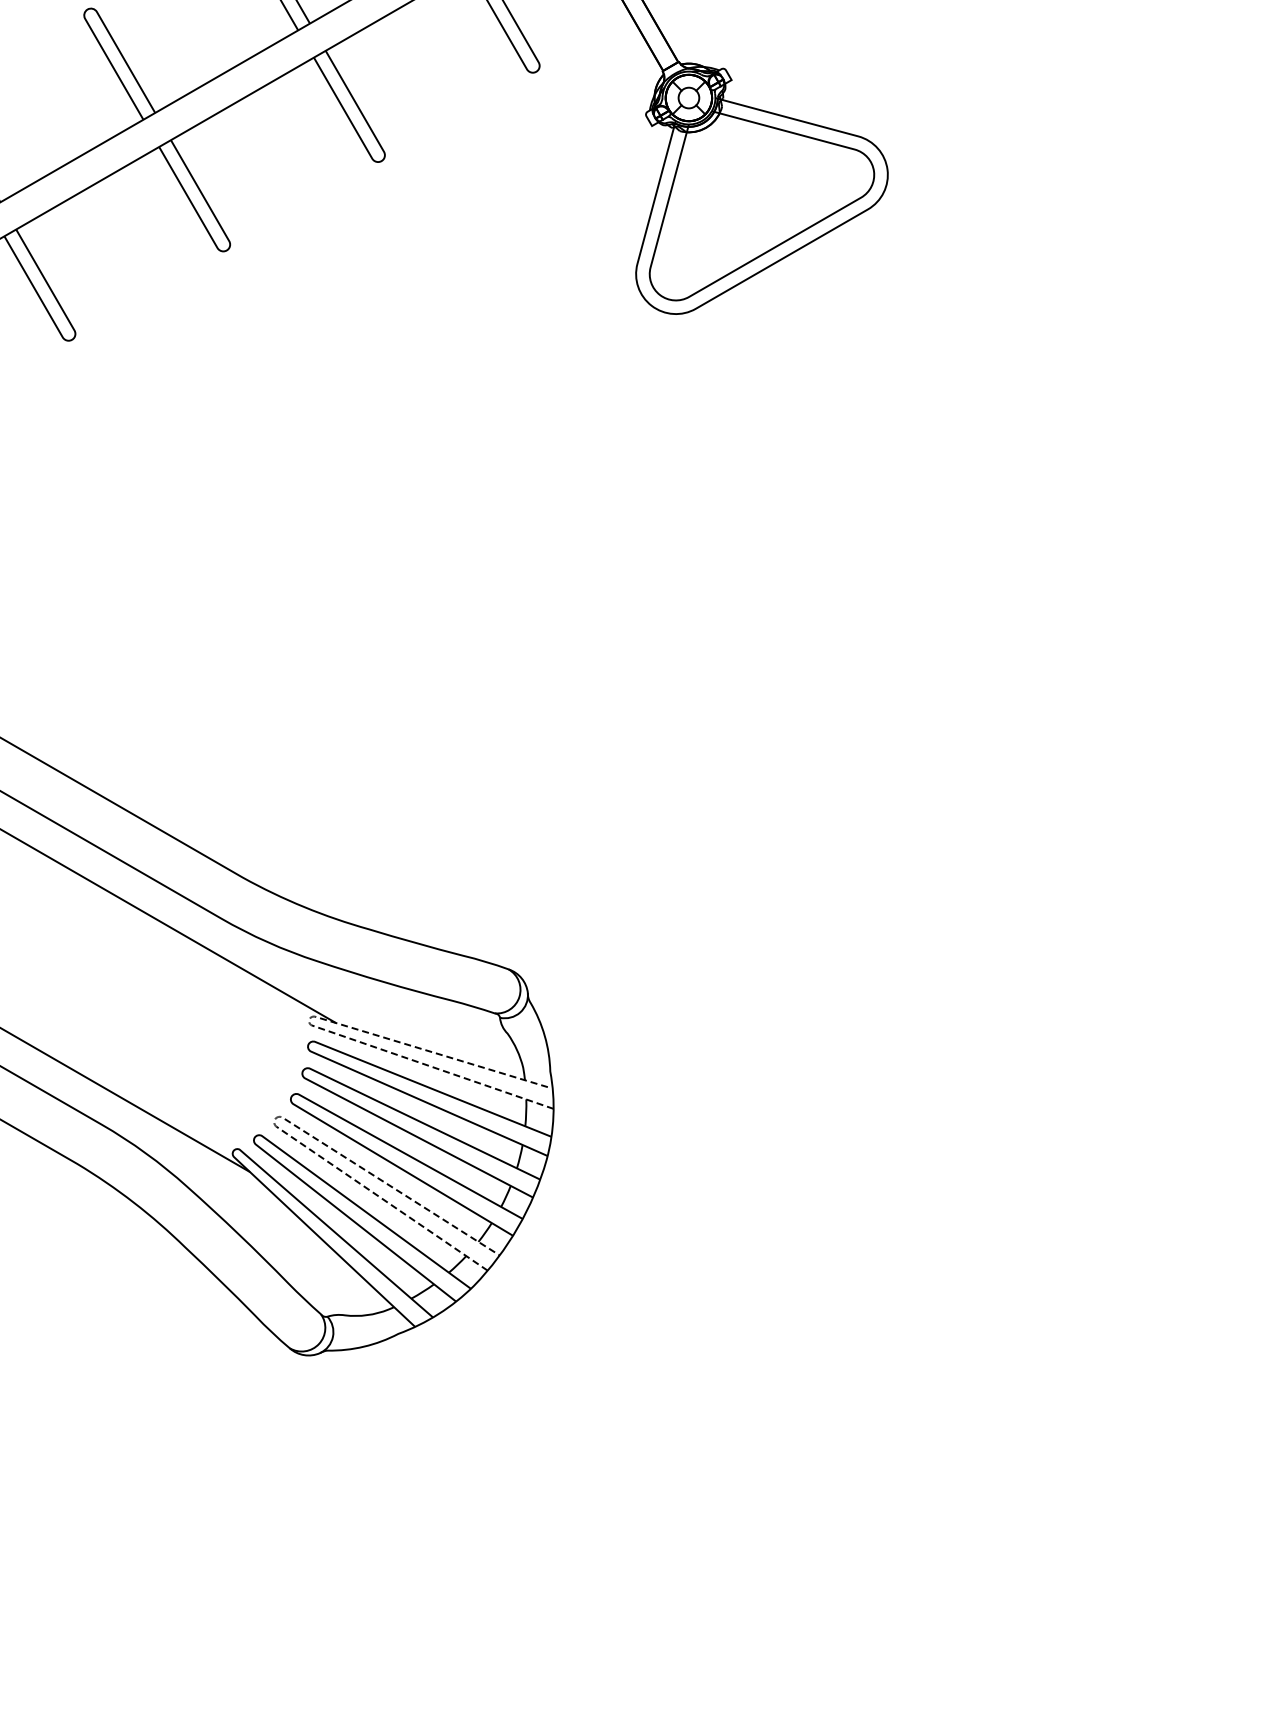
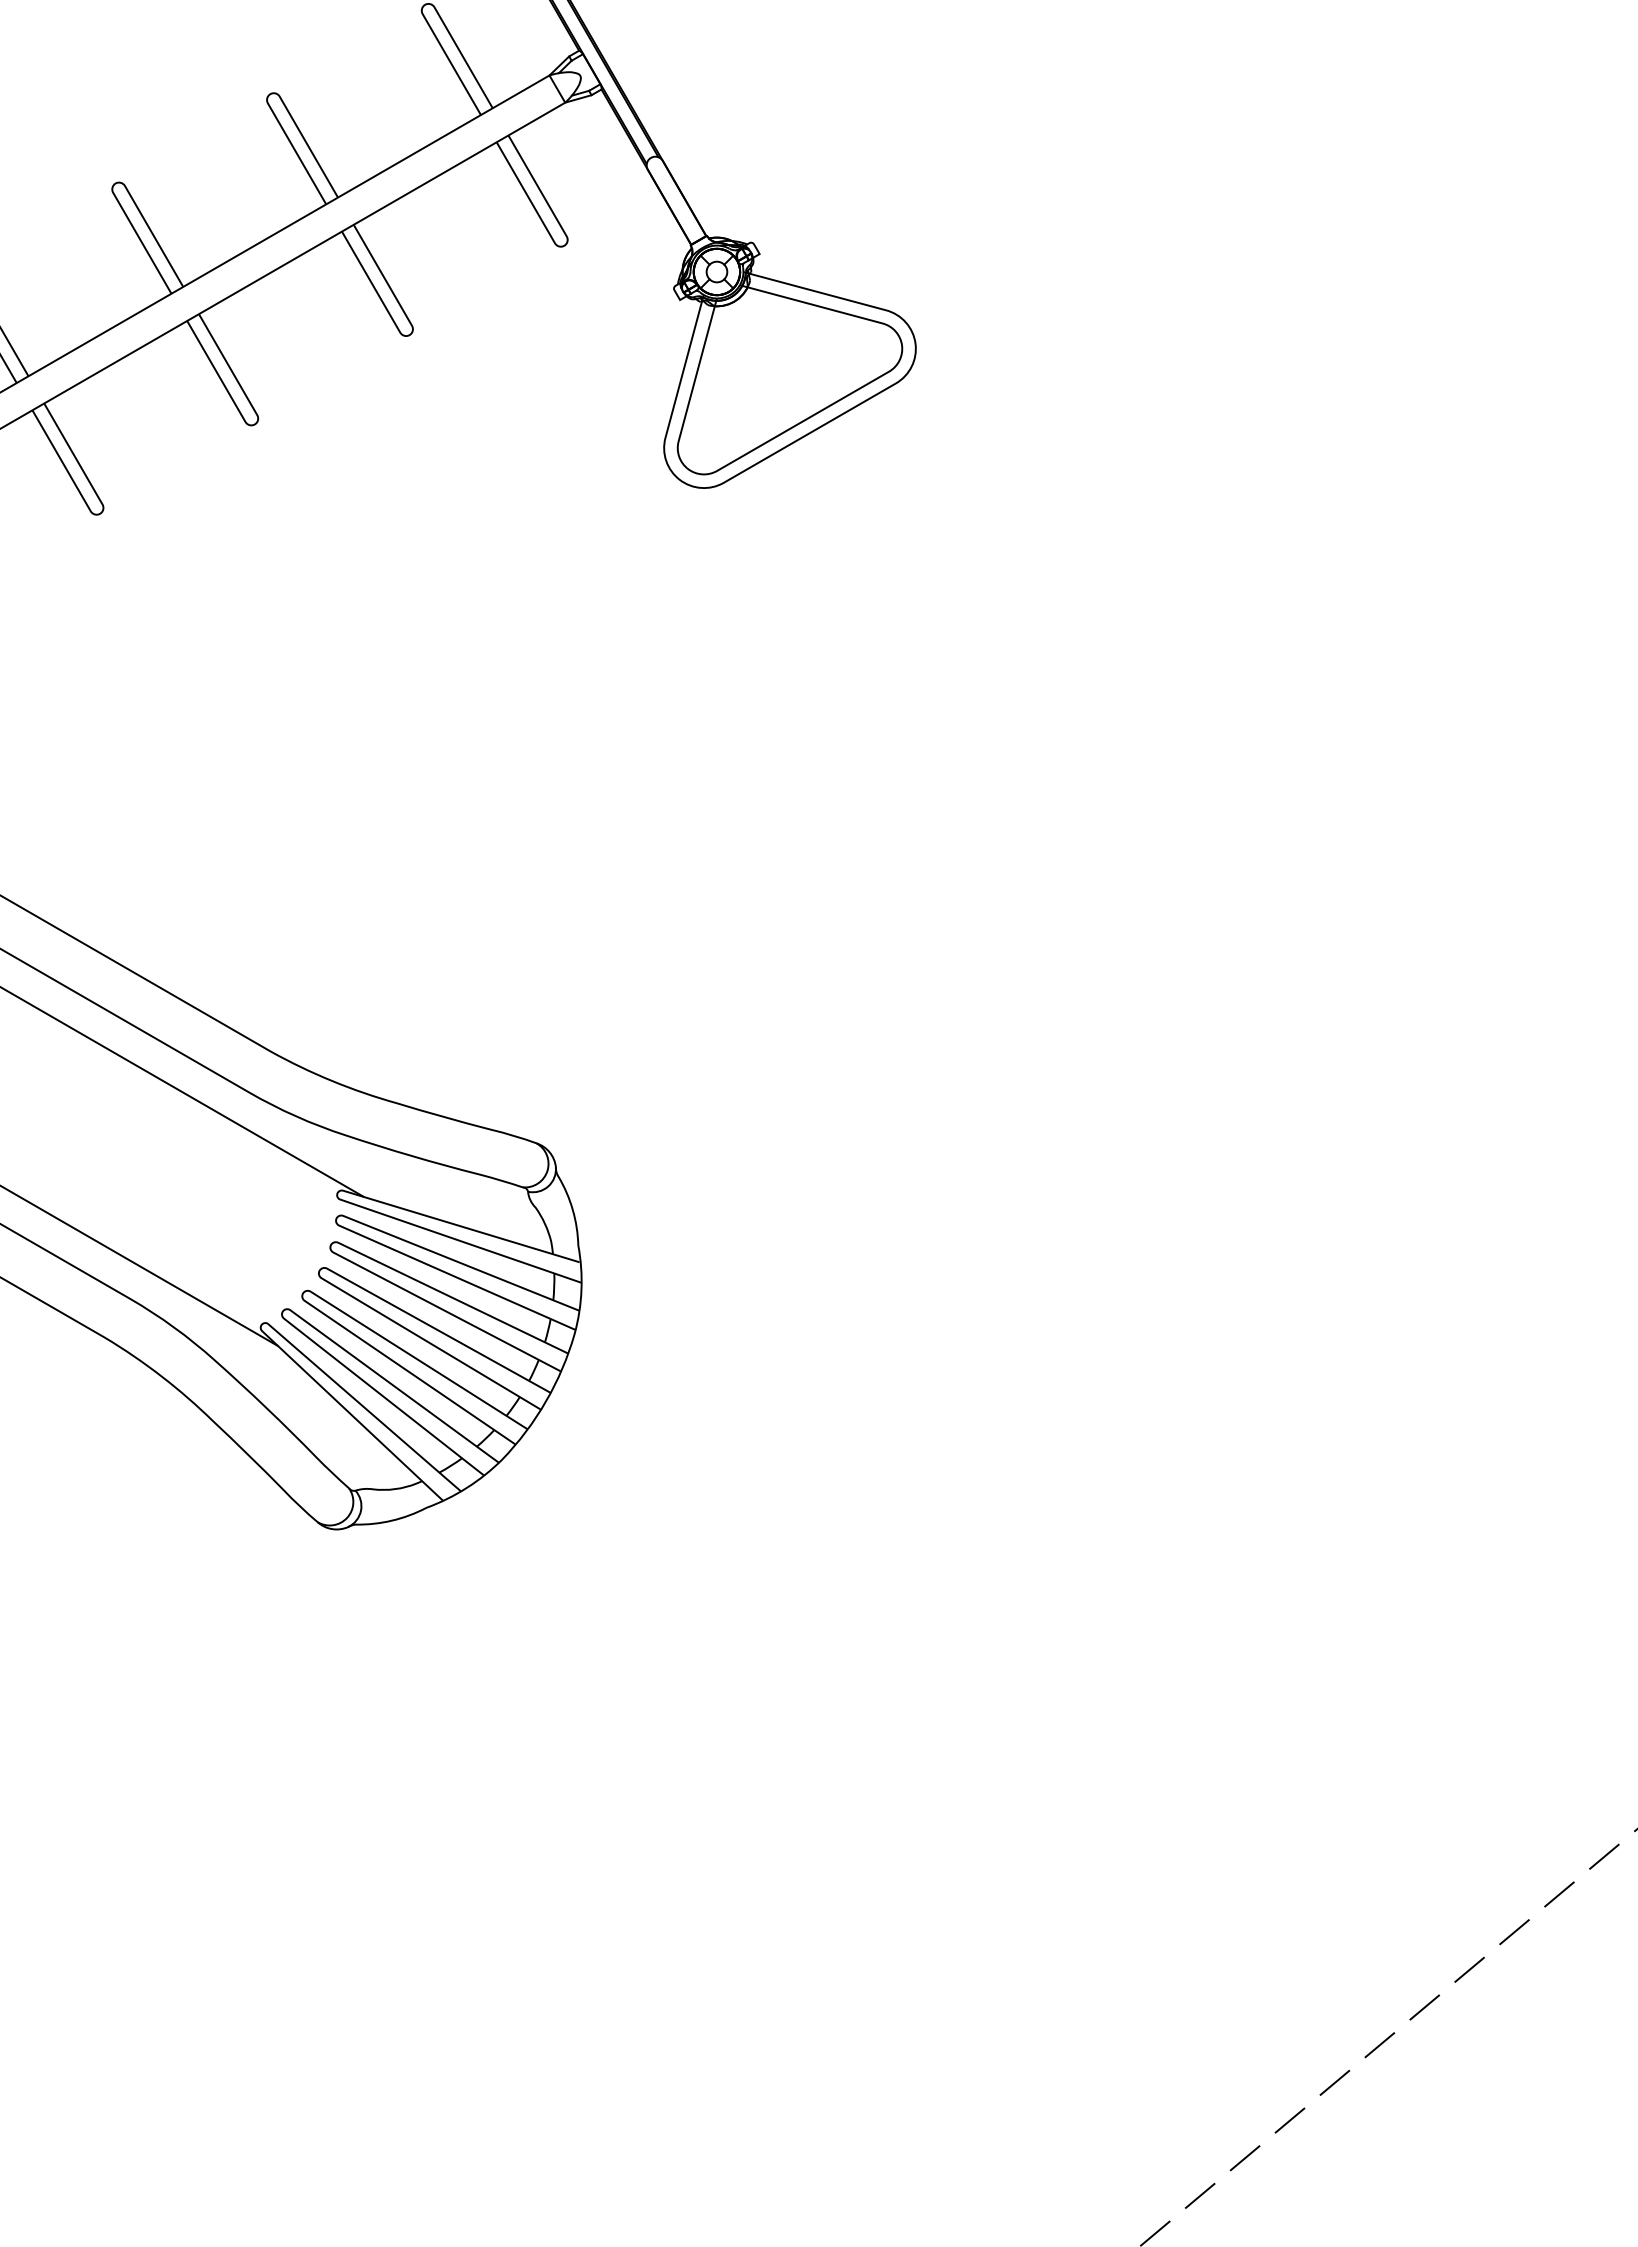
line: (309, 1021) -> (337, 1195), dashed -> solid
line: (275, 1118) -> (303, 1292), dashed -> solid

